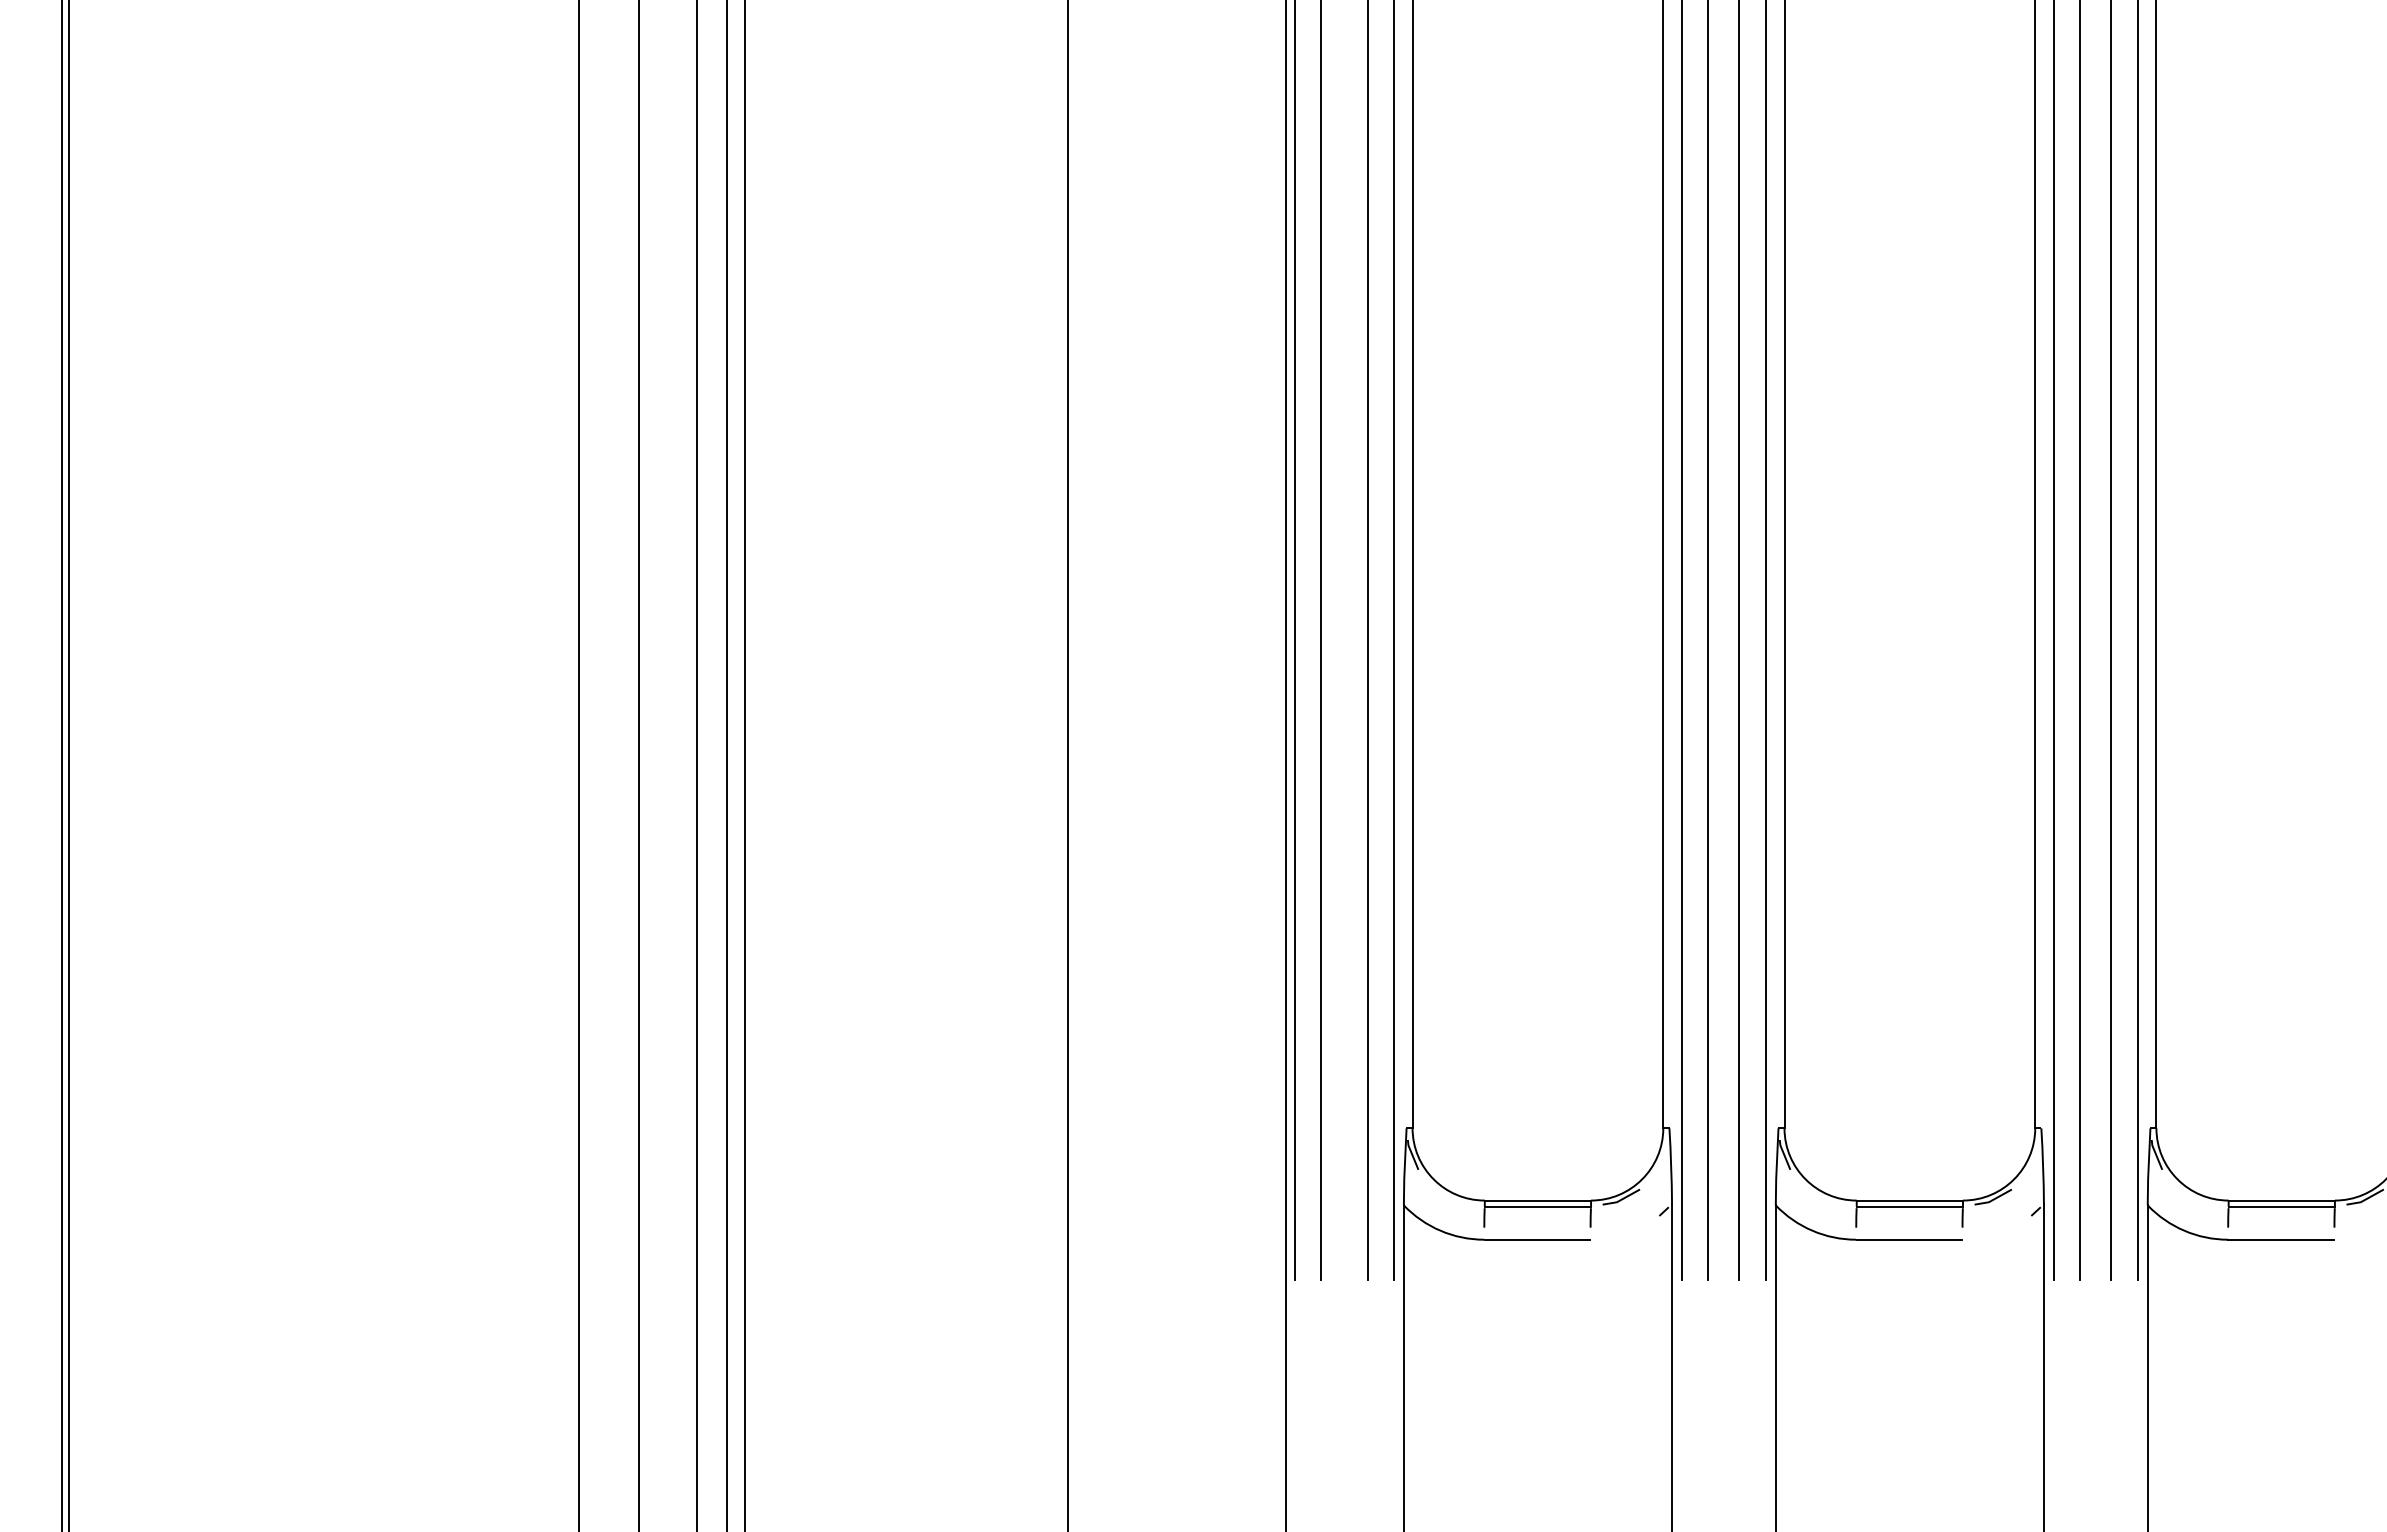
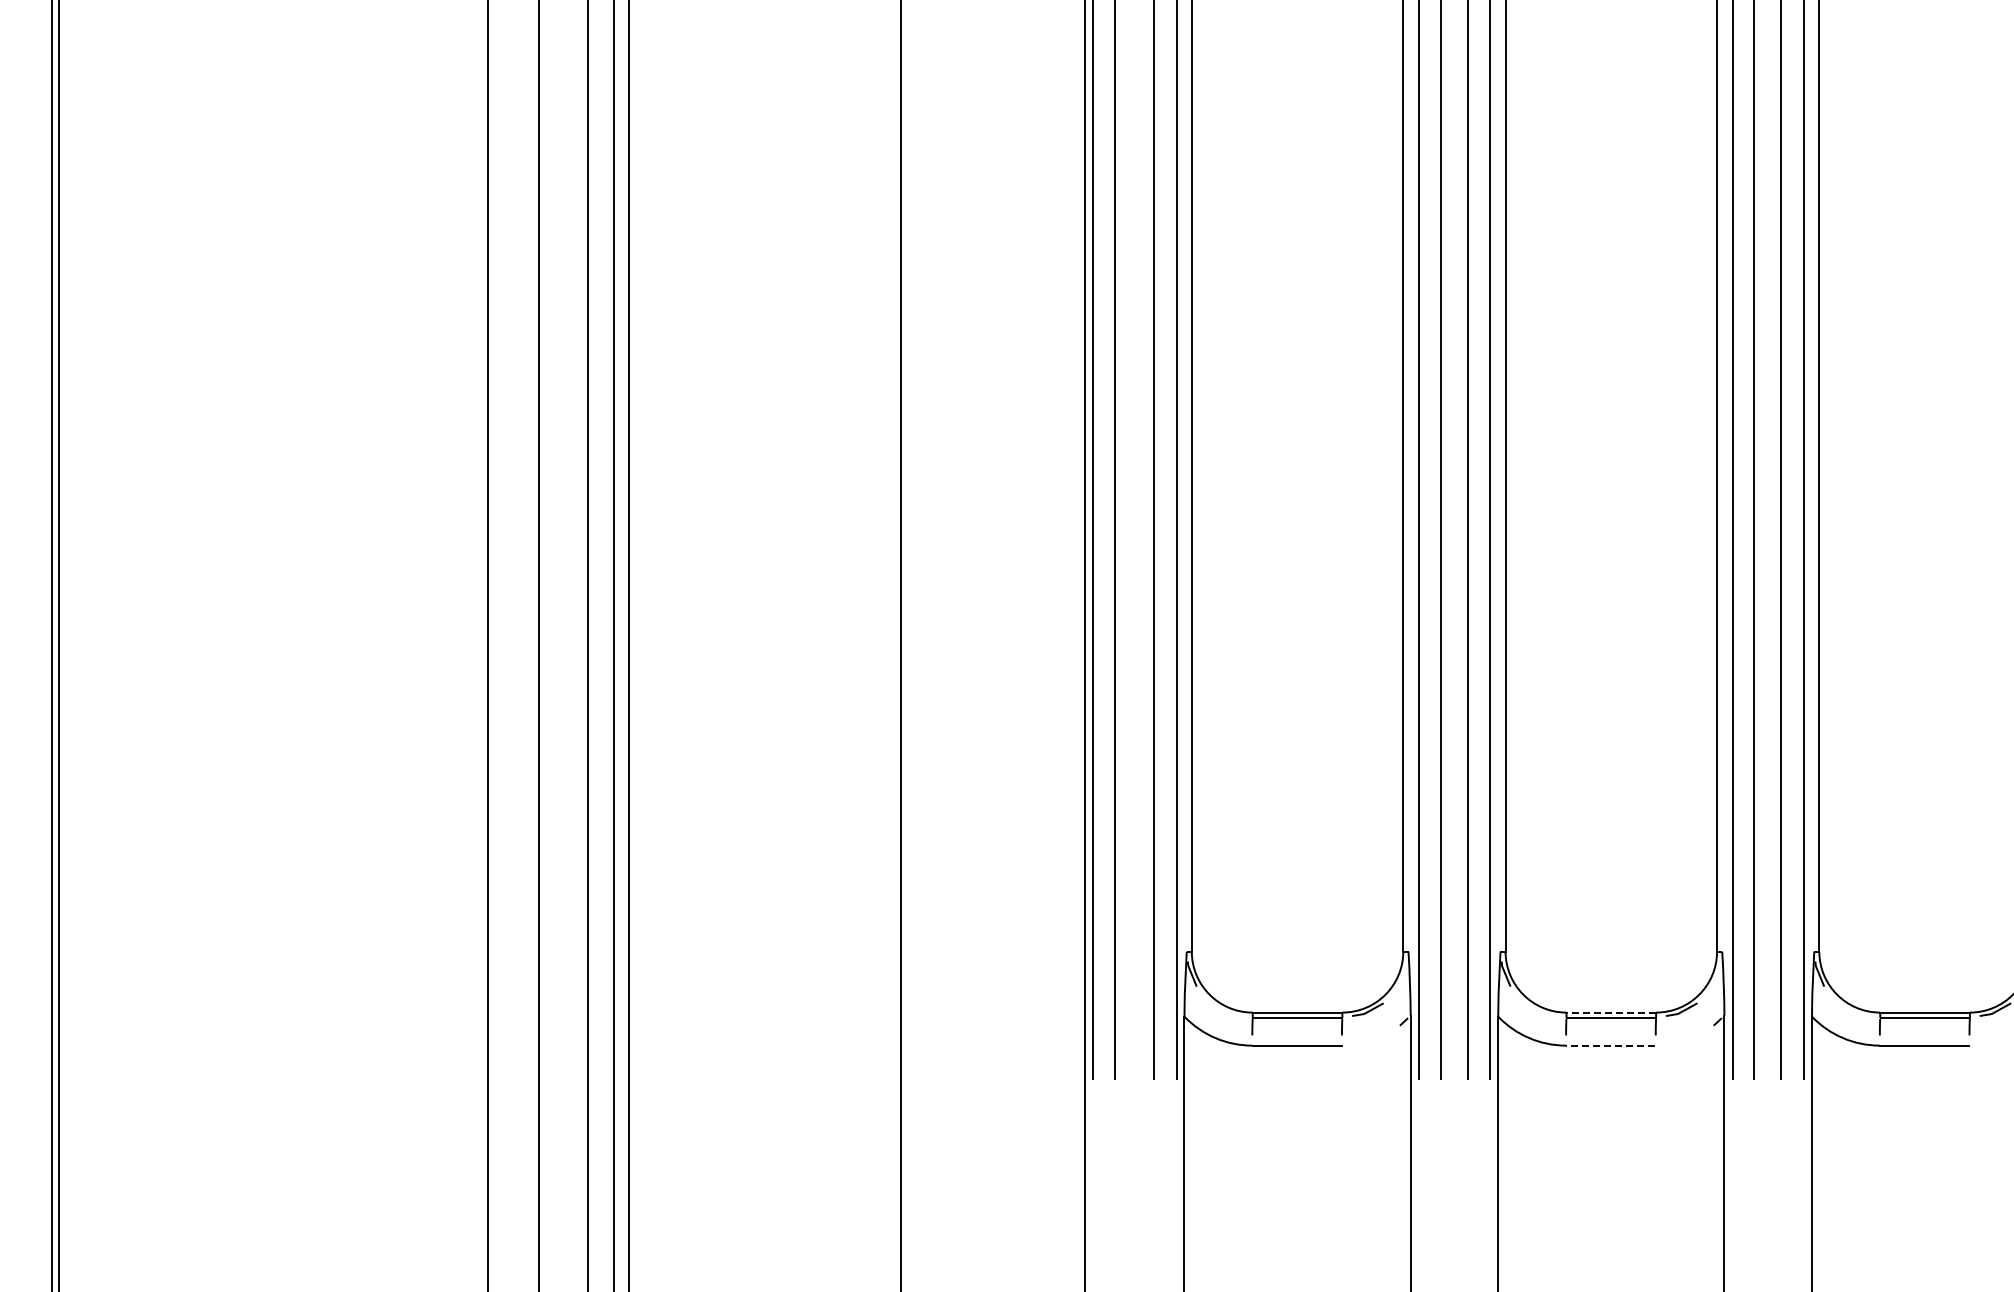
line: (1910, 1200) -> (1611, 1012), solid -> dashed
line: (1908, 1239) -> (1610, 1045), solid -> dashed

